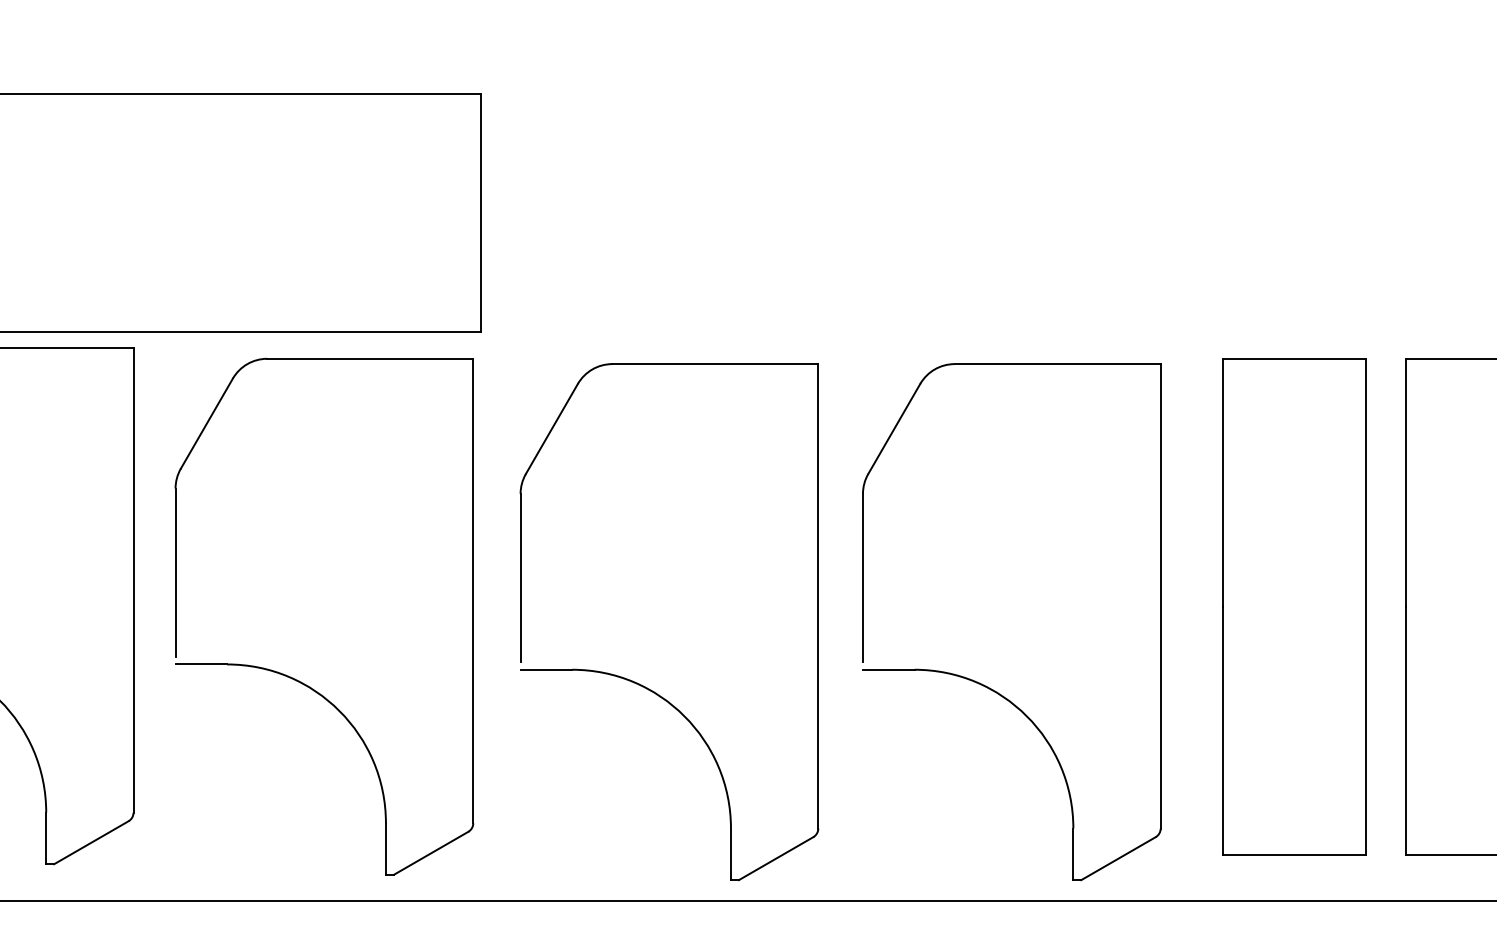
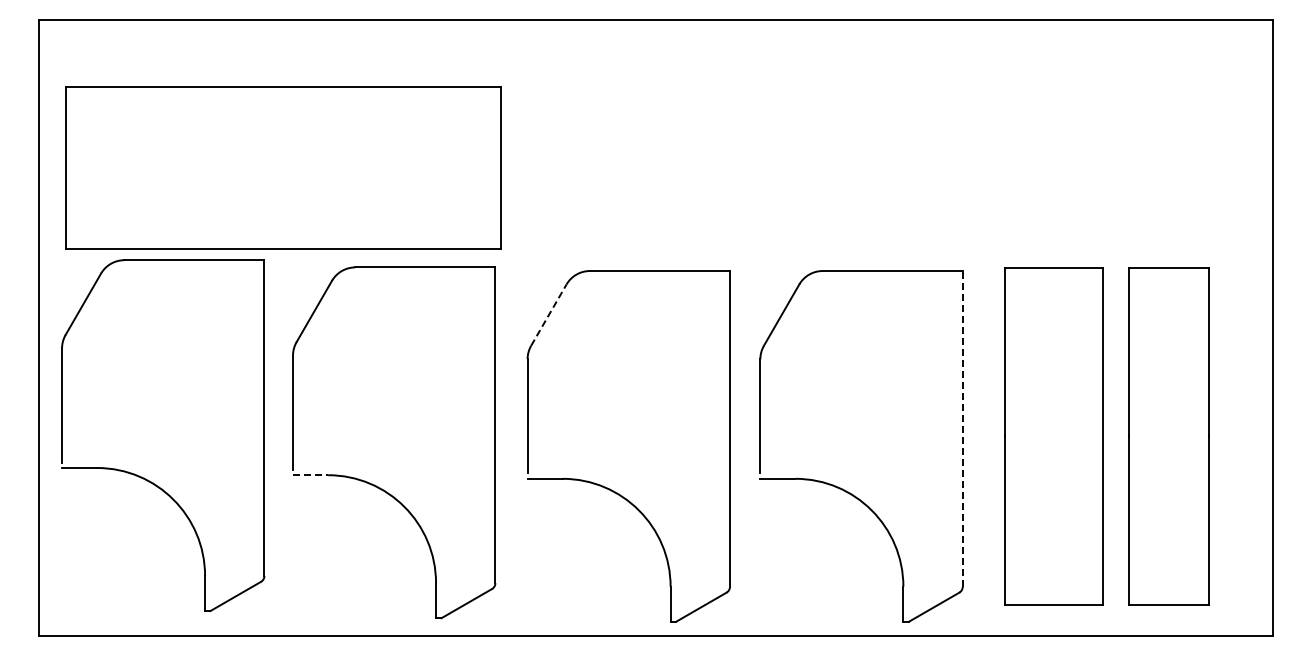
line: (552, 428) -> (549, 314), solid -> dashed
line: (1160, 595) -> (962, 428), solid -> dashed
line: (201, 664) -> (310, 475), solid -> dashed

